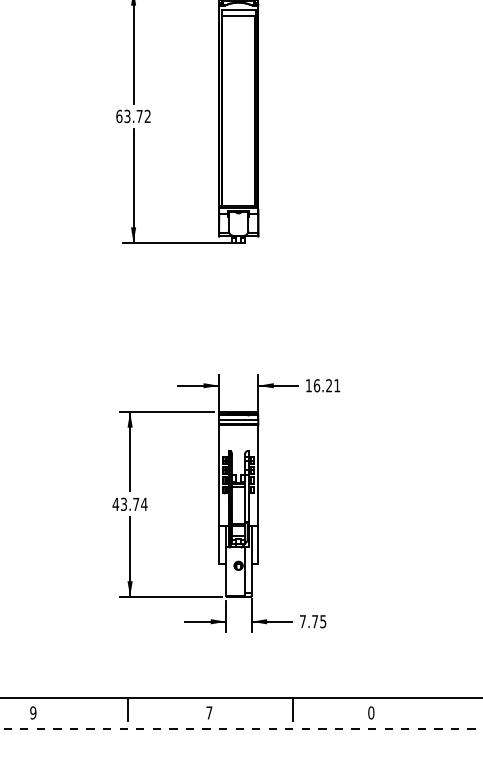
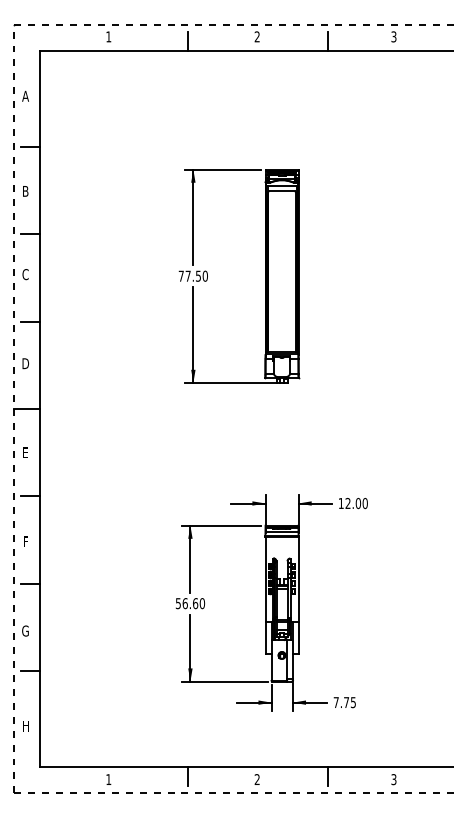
text: (132, 115) -> (192, 275), 63.72 -> 77.50
text: (326, 385) -> (356, 503), 16.21 -> 12.00
text: (130, 504) -> (190, 603), 43.74 -> 56.60
text: (33, 712) -> (108, 779), 9 -> 1
text: (208, 712) -> (256, 779), 7 -> 2
text: (370, 712) -> (393, 779), 0 -> 3

